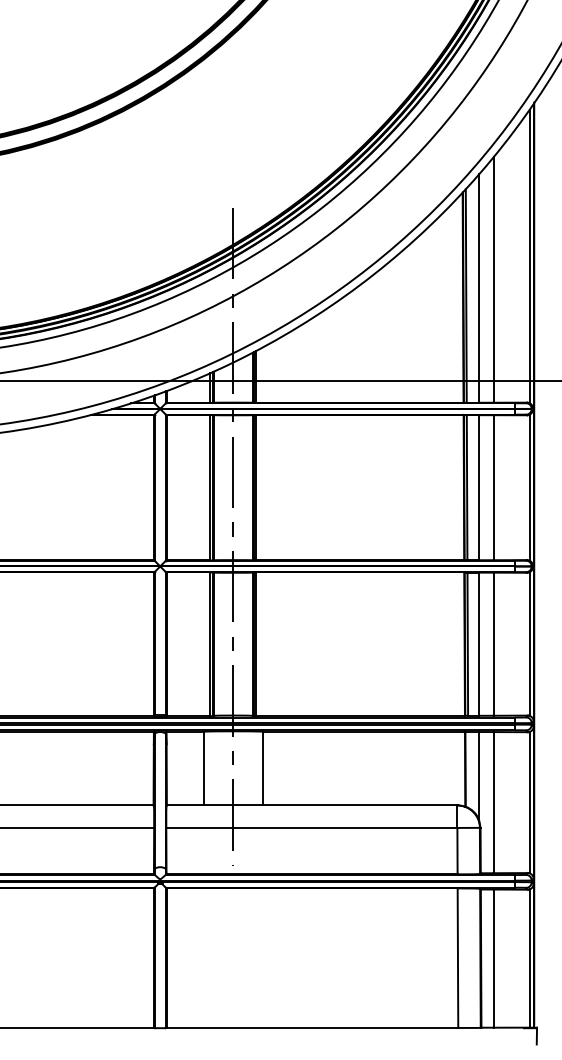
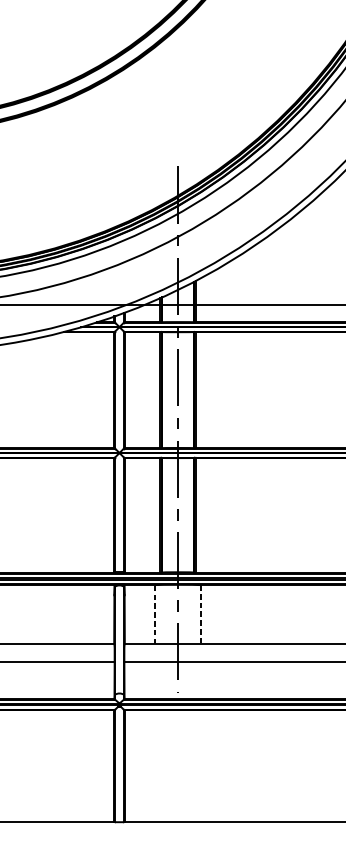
line: (204, 768) -> (154, 614), solid -> dashed
line: (262, 768) -> (201, 614), solid -> dashed

